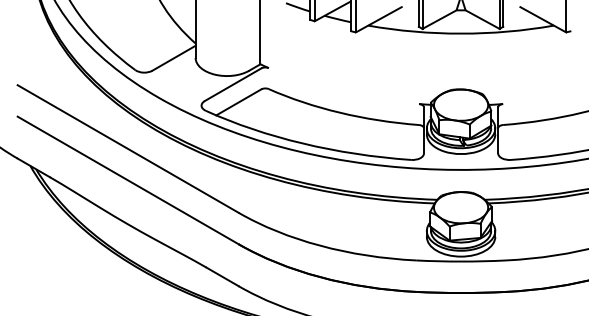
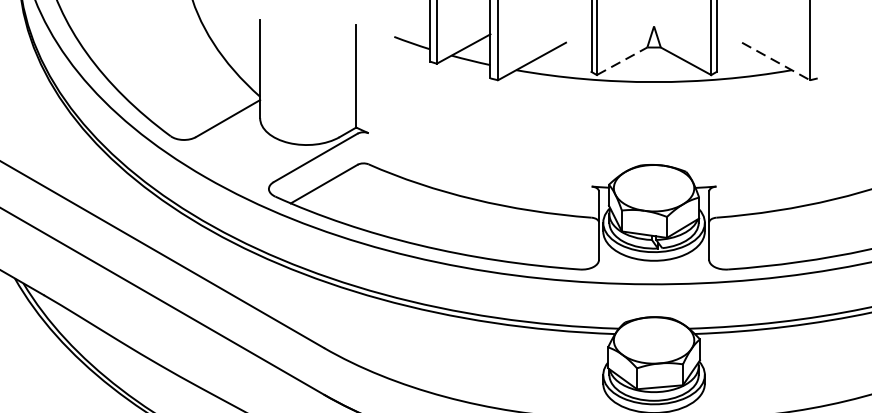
line: (439, 19) -> (622, 61), solid -> dashed
line: (543, 20) -> (776, 62), solid -> dashed

